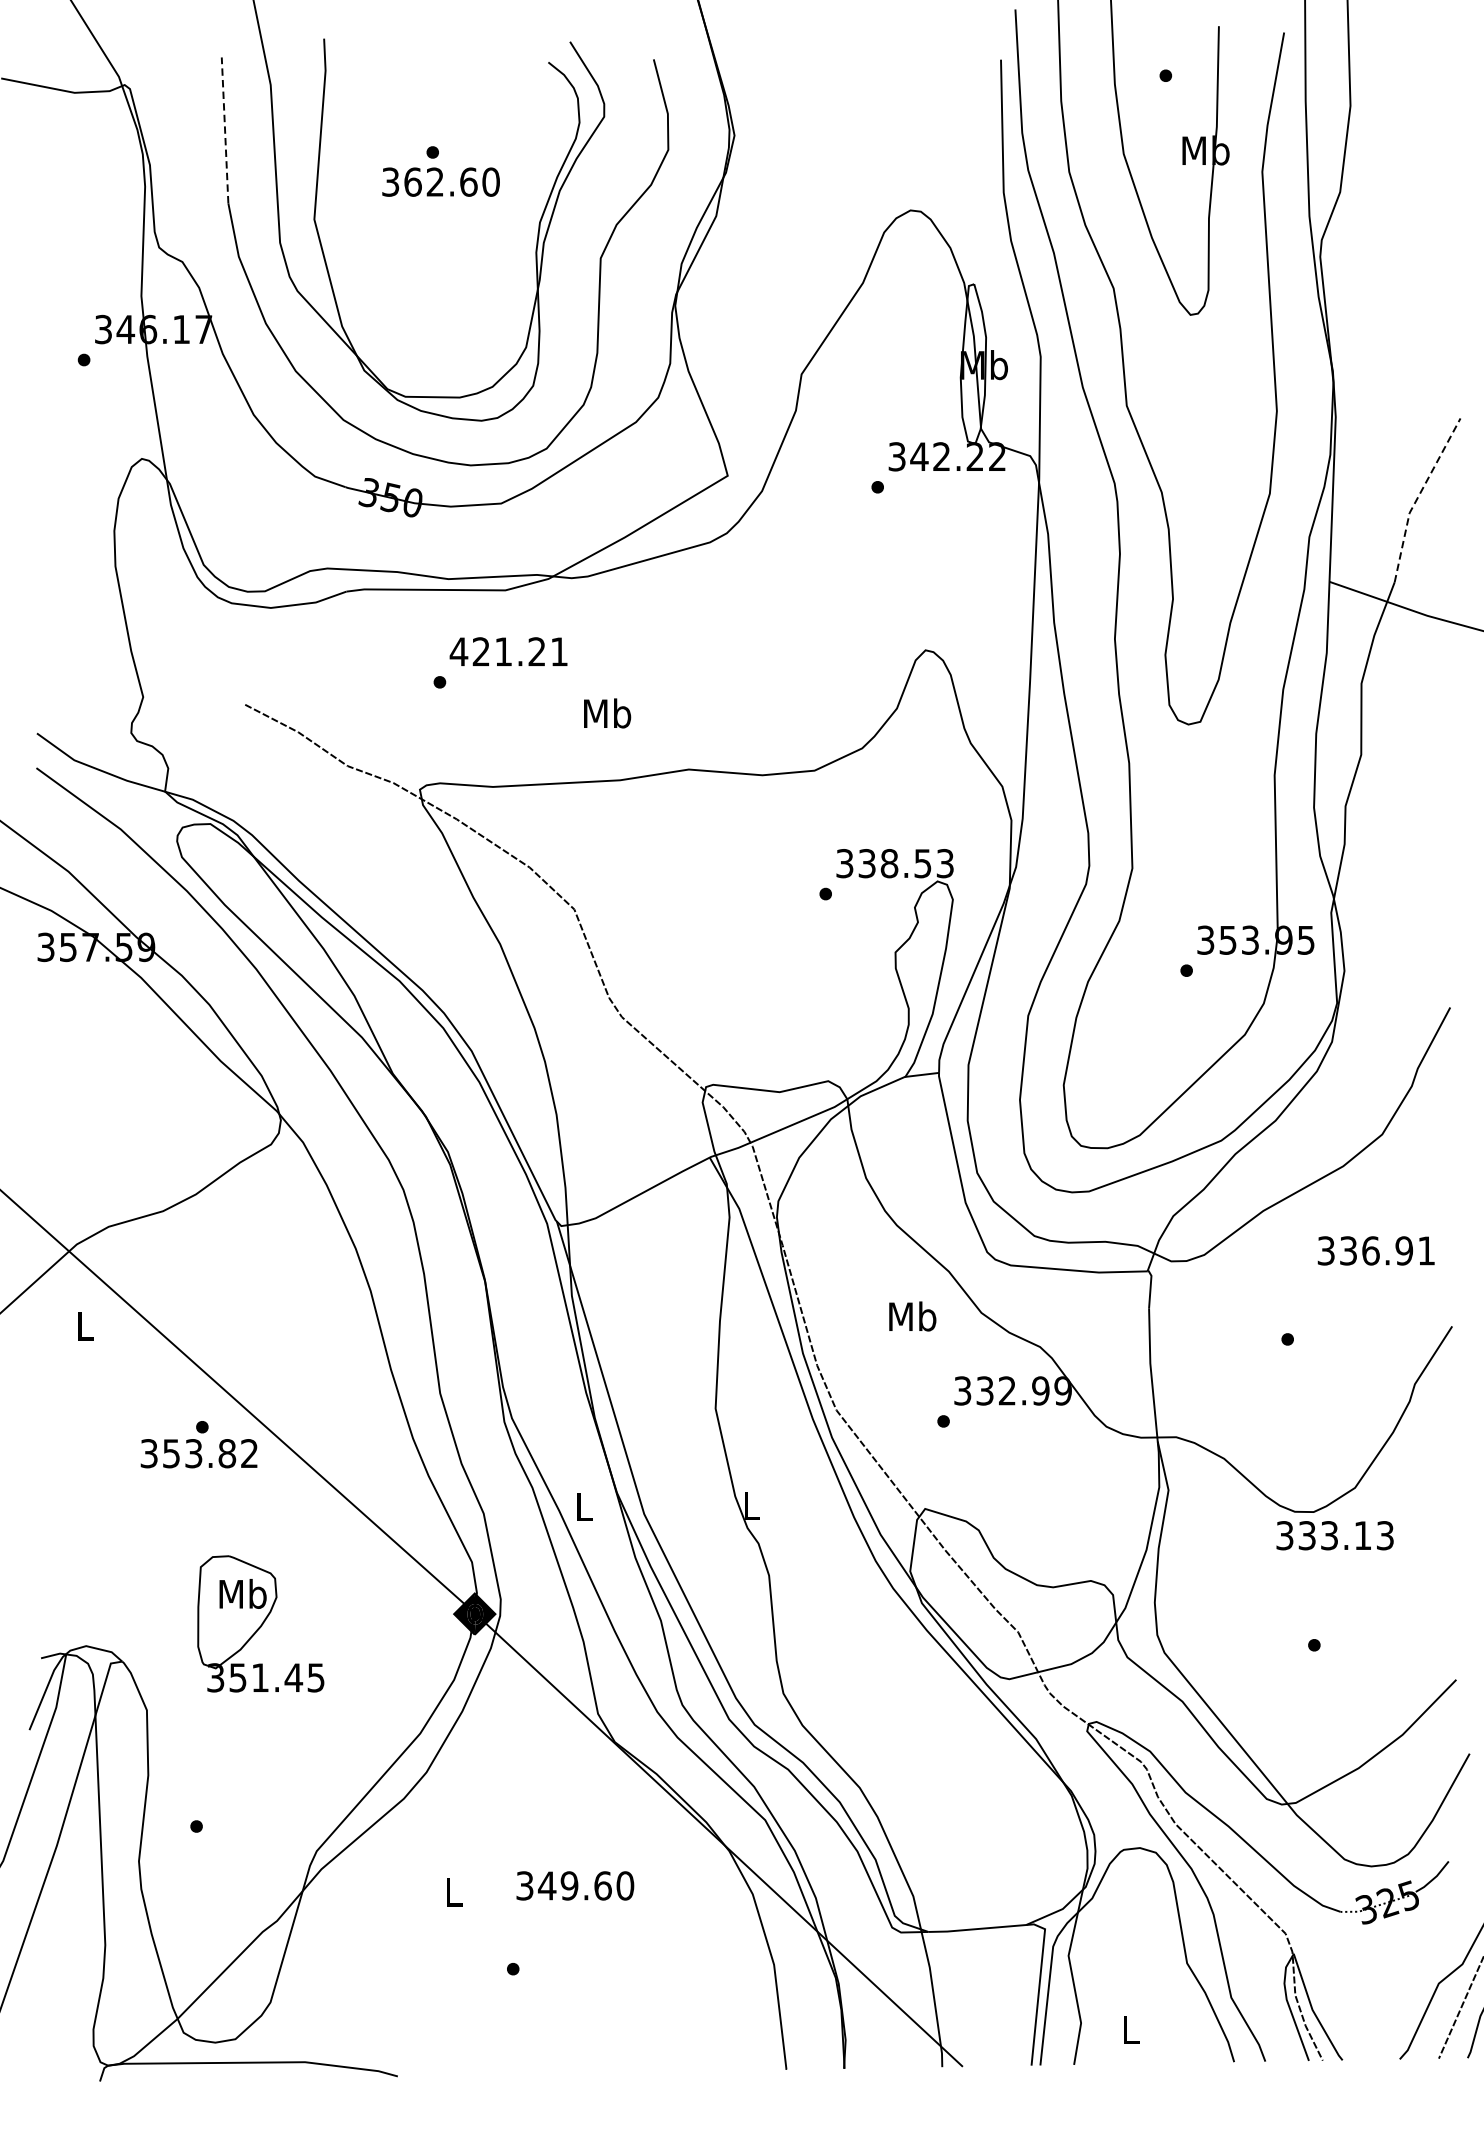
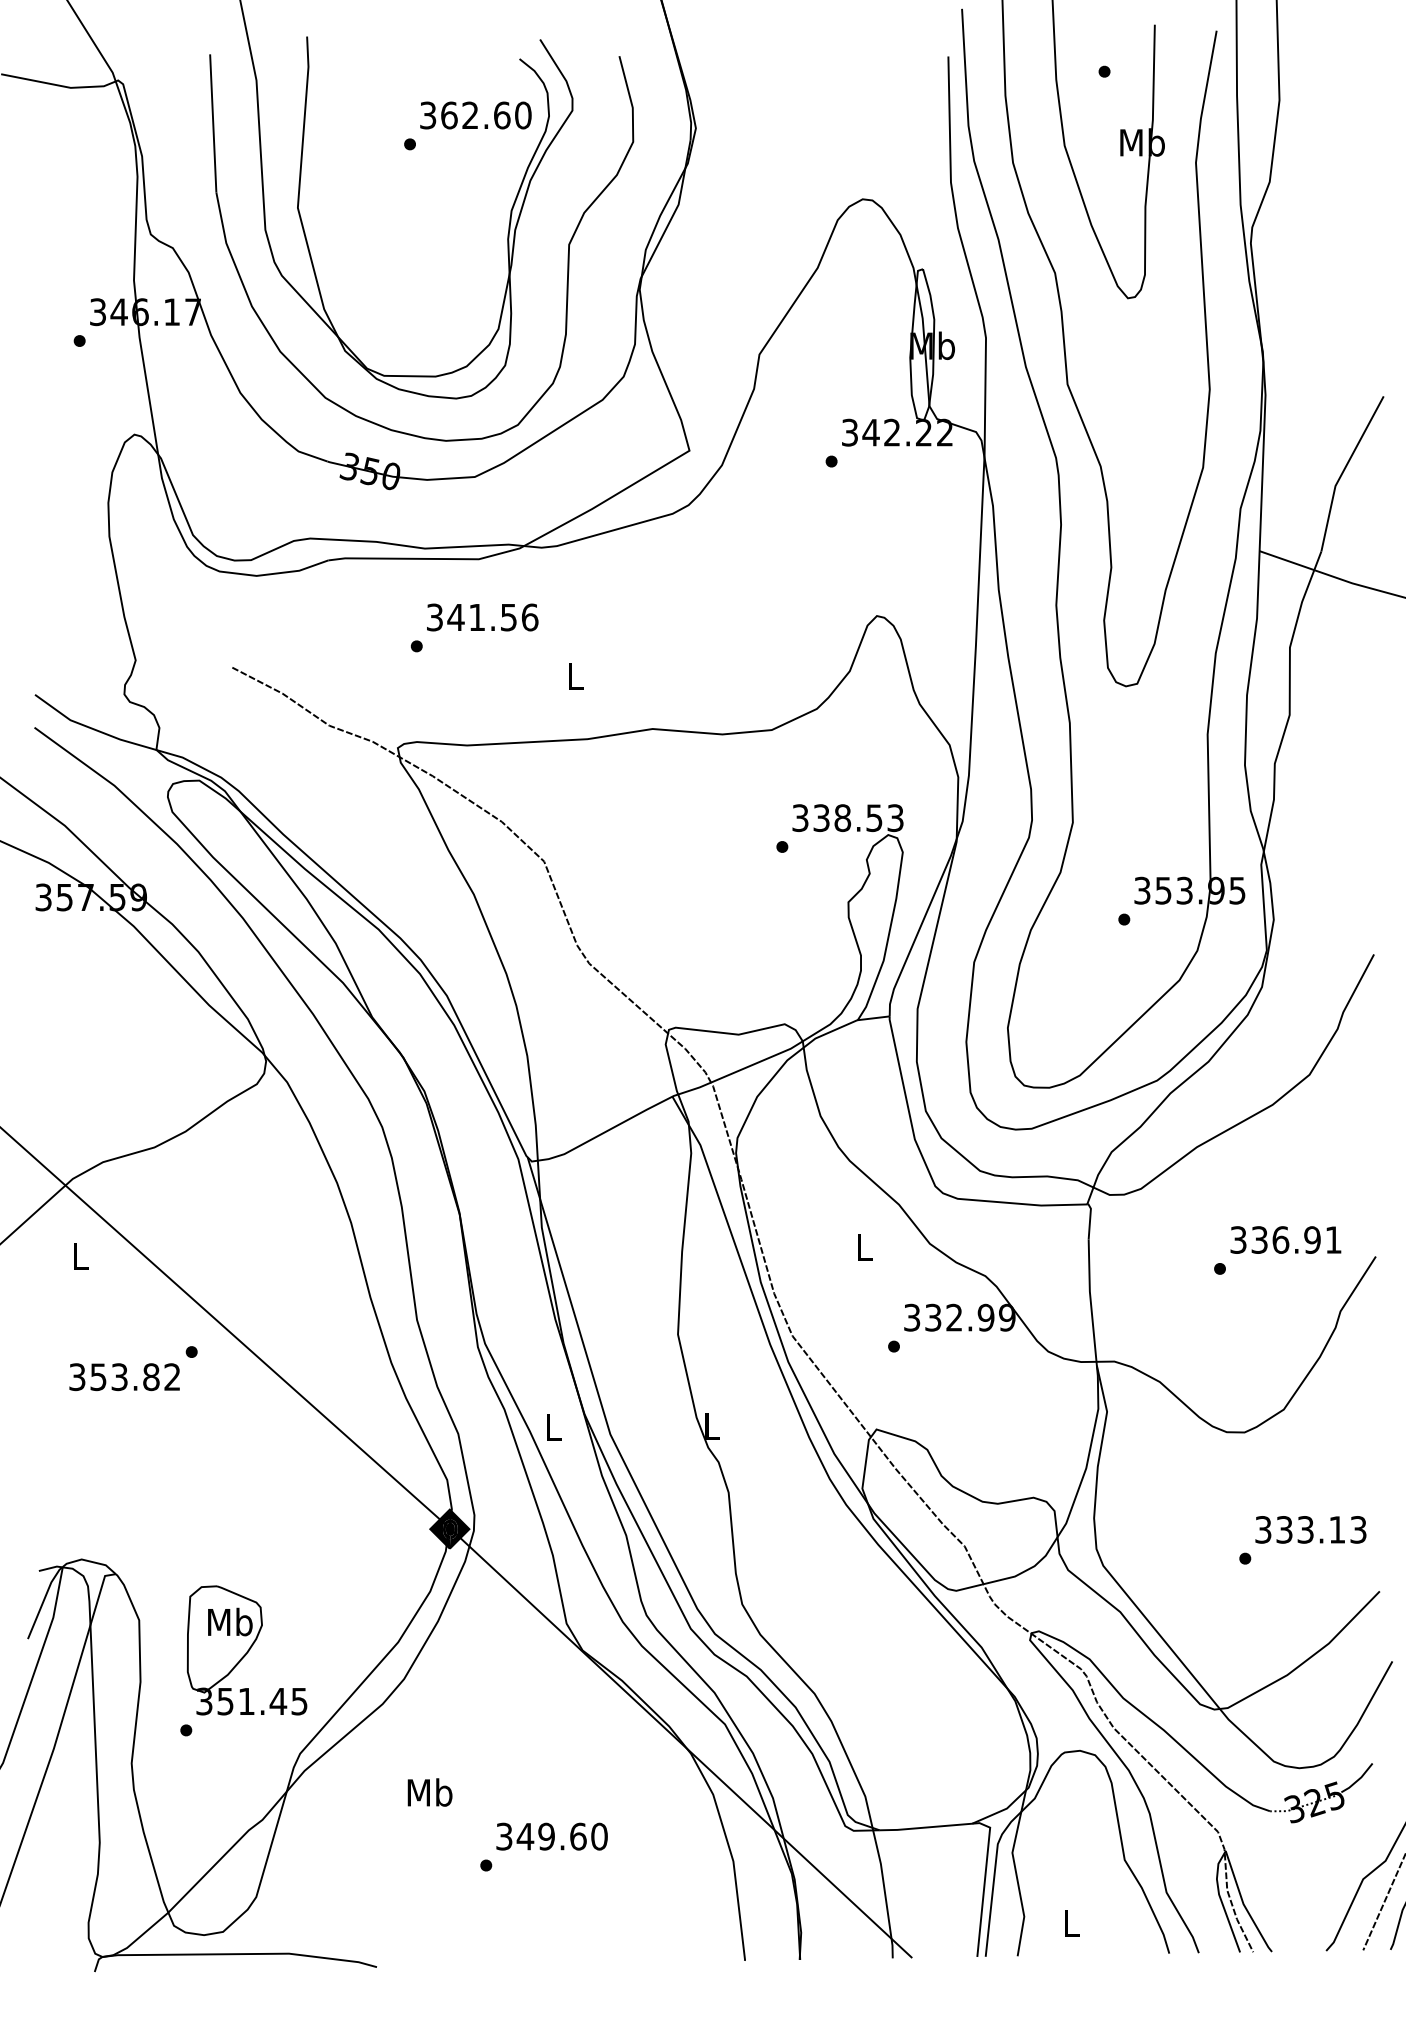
line: (225, 129) -> (213, 122), dashed -> solid
text: (440, 182) -> (475, 115), moved
line: (1418, 497) -> (1343, 471), dashed -> solid
text: (509, 651) -> (482, 617), 421.21 -> 341.56
text: (607, 713) -> (575, 675), Mb -> L
text: (1375, 1250) -> (1285, 1239), moved
text: (912, 1316) -> (864, 1247), Mb -> L
text: (198, 1454) -> (124, 1377), moved
text: (1334, 1535) -> (1310, 1529), moved
part: (260, 1623) -> (246, 1650), moved
text: (574, 1885) -> (551, 1836), moved
text: (453, 1892) -> (429, 1792), L -> Mb

